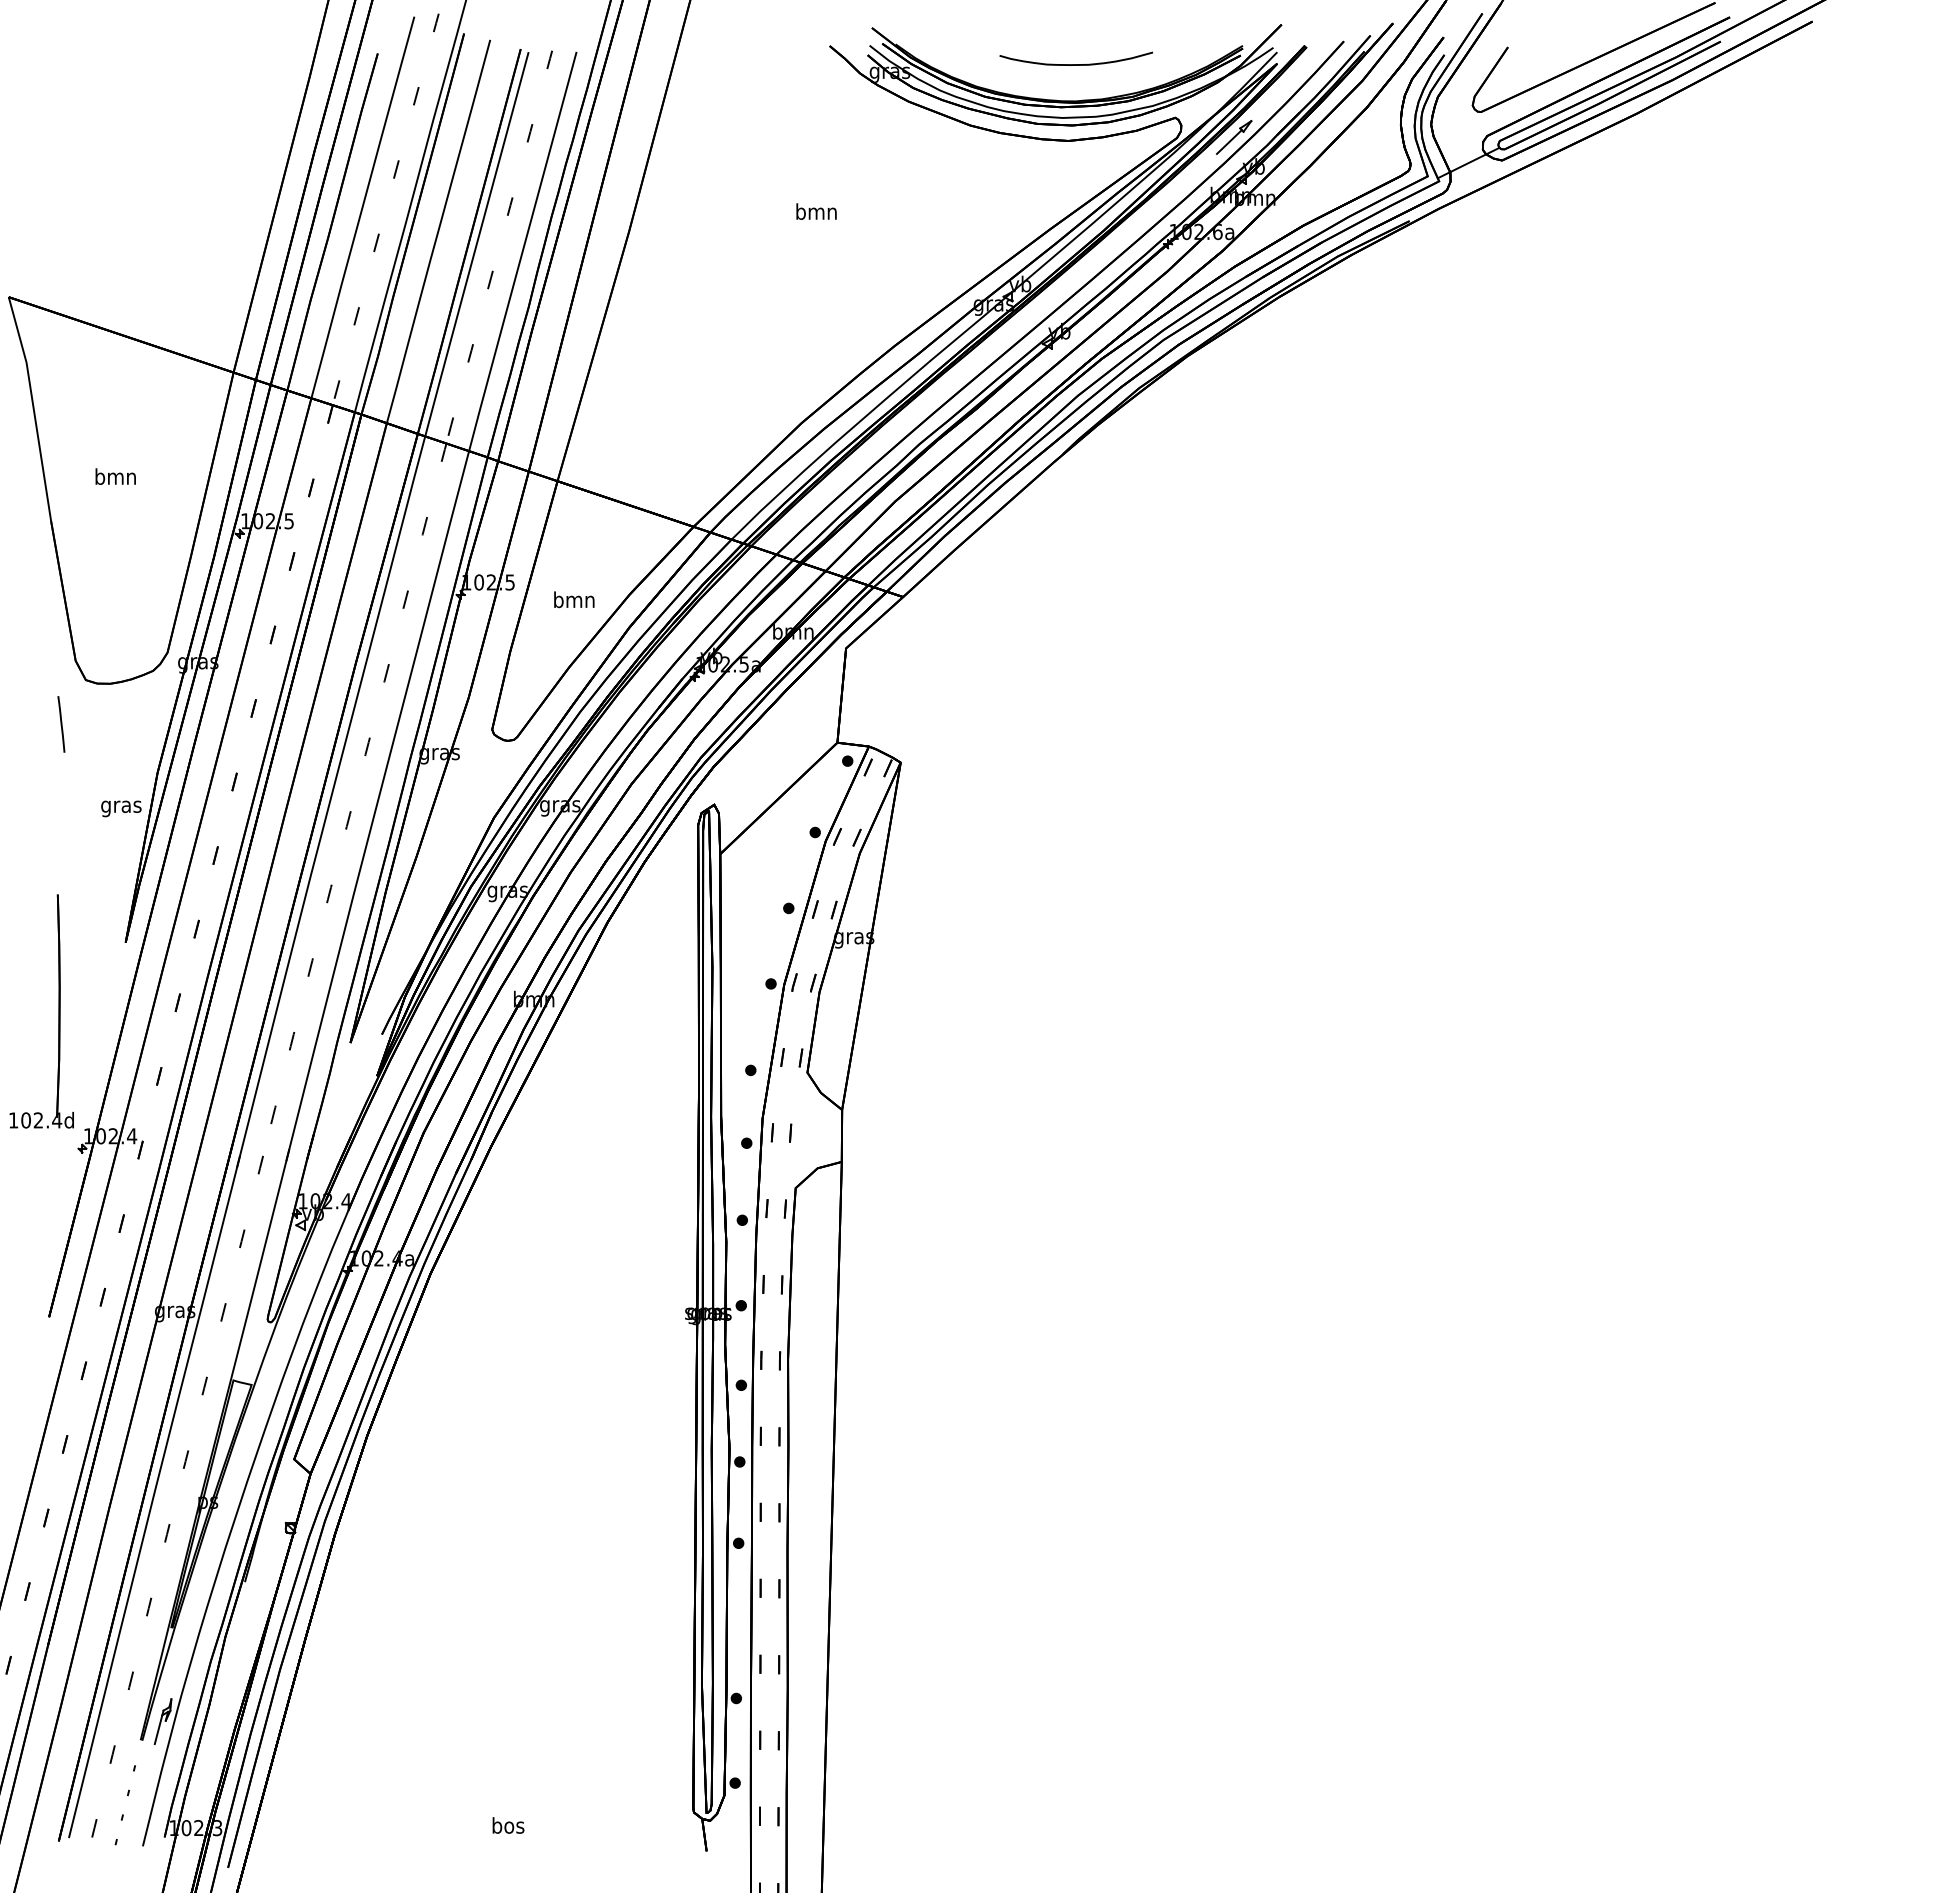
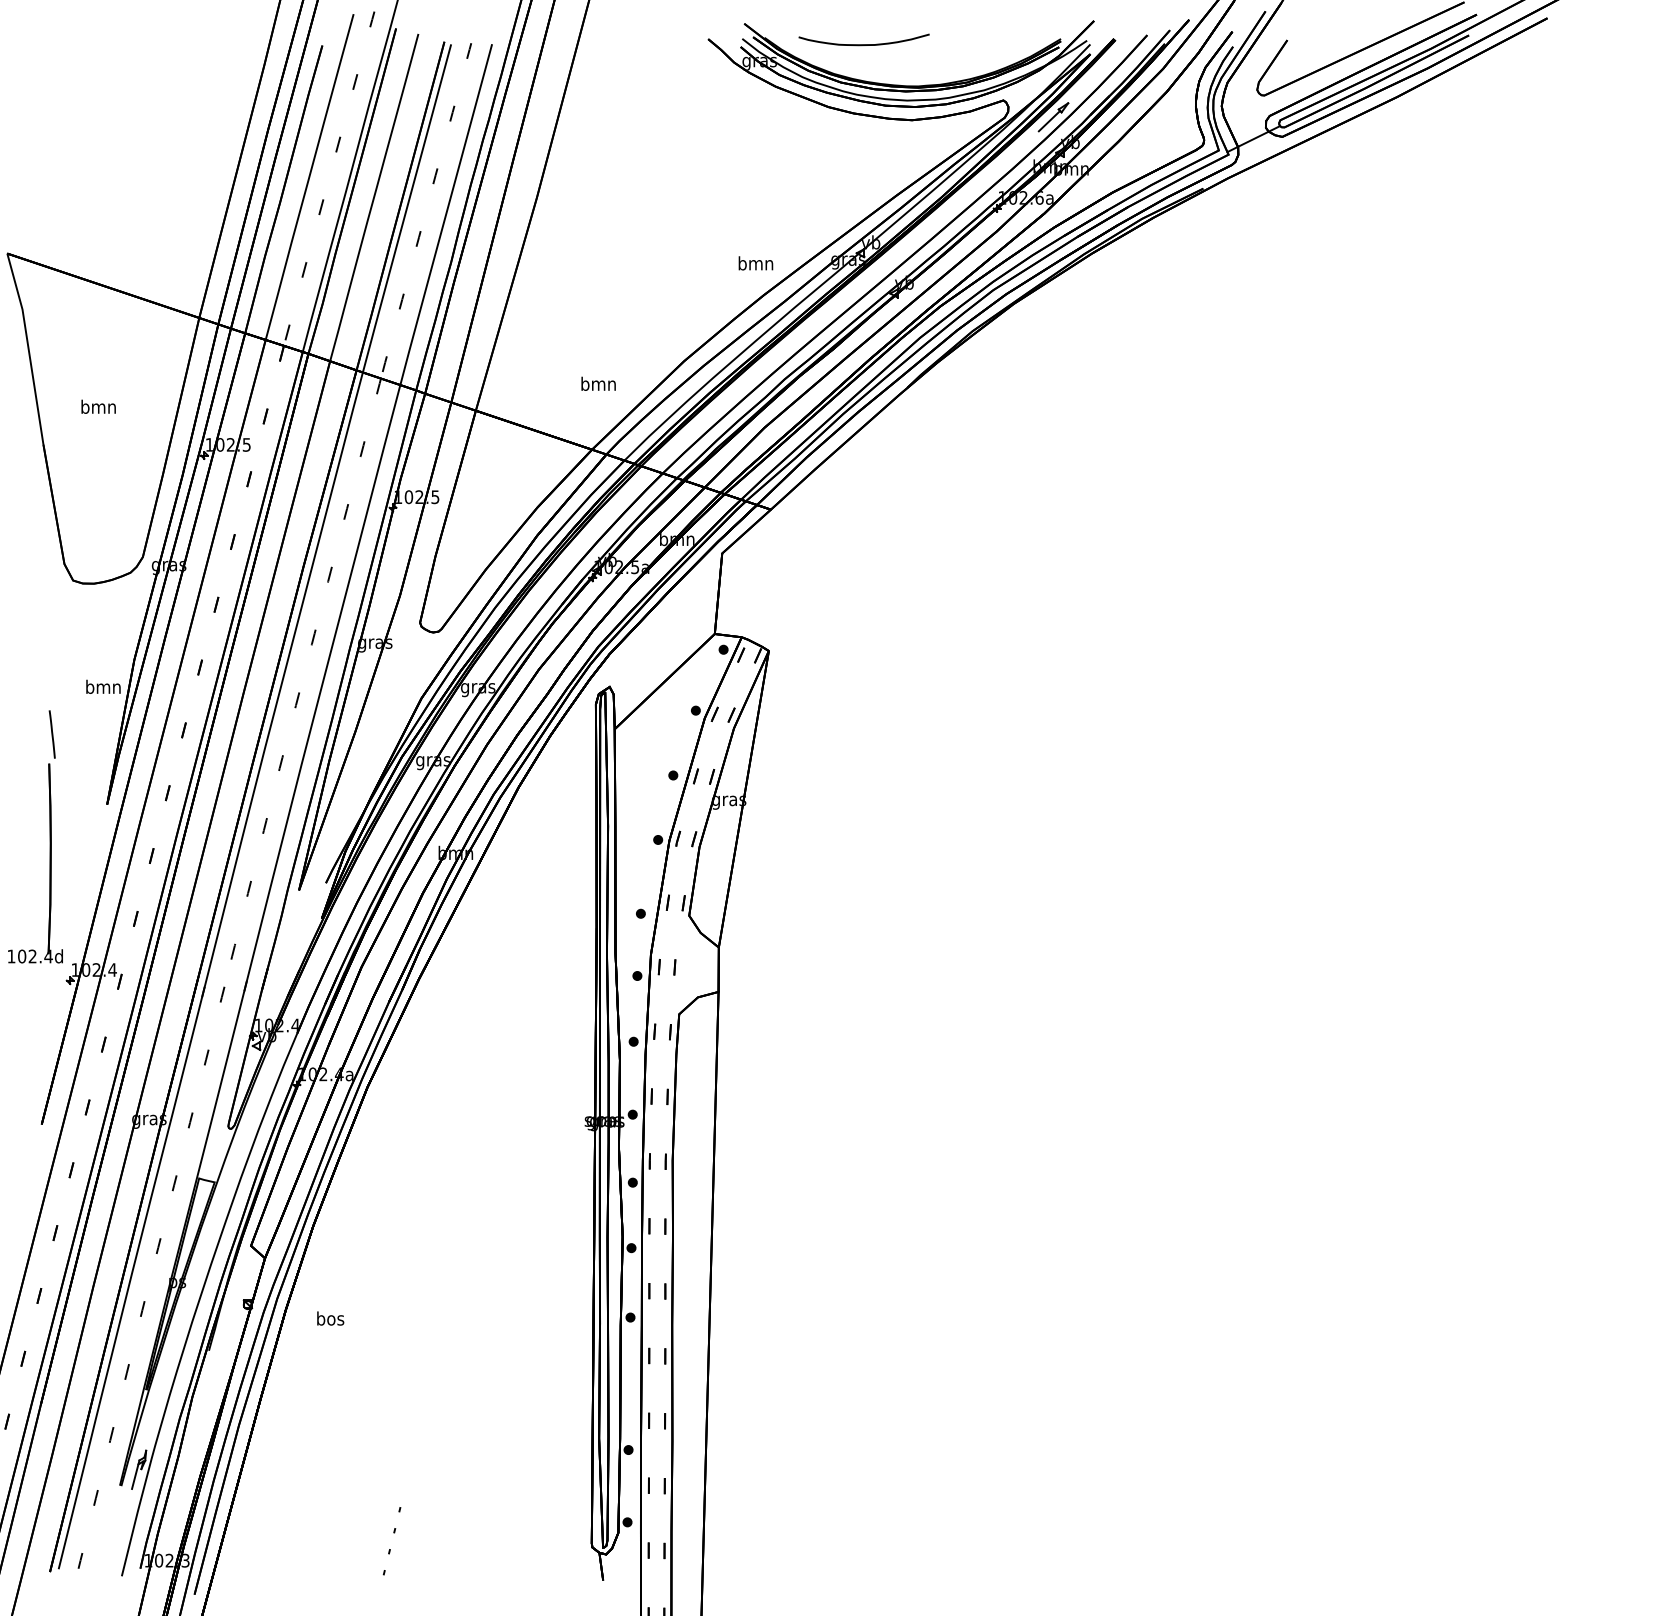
curve: (1075, 64) -> (863, 44), moved
text: (816, 211) -> (755, 263), moved
text: (574, 599) -> (598, 383), moved
line: (61, 724) -> (52, 734), moved
text: (121, 806) -> (103, 688), gras -> bmn
curve: (123, 1814) -> (390, 1549), moved
text: (508, 1825) -> (330, 1318), moved

